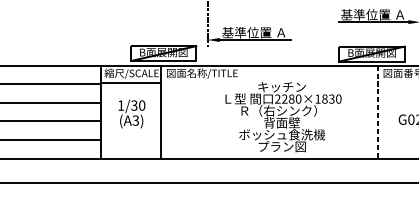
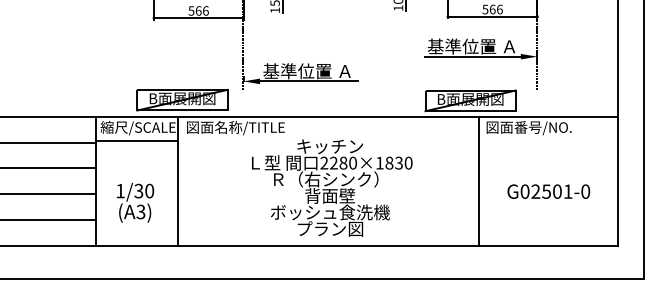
line: (378, 112) -> (479, 181), dashed -> solid
text: (131, 113) -> (135, 202), moved
text: (283, 116) -> (332, 187), moved

